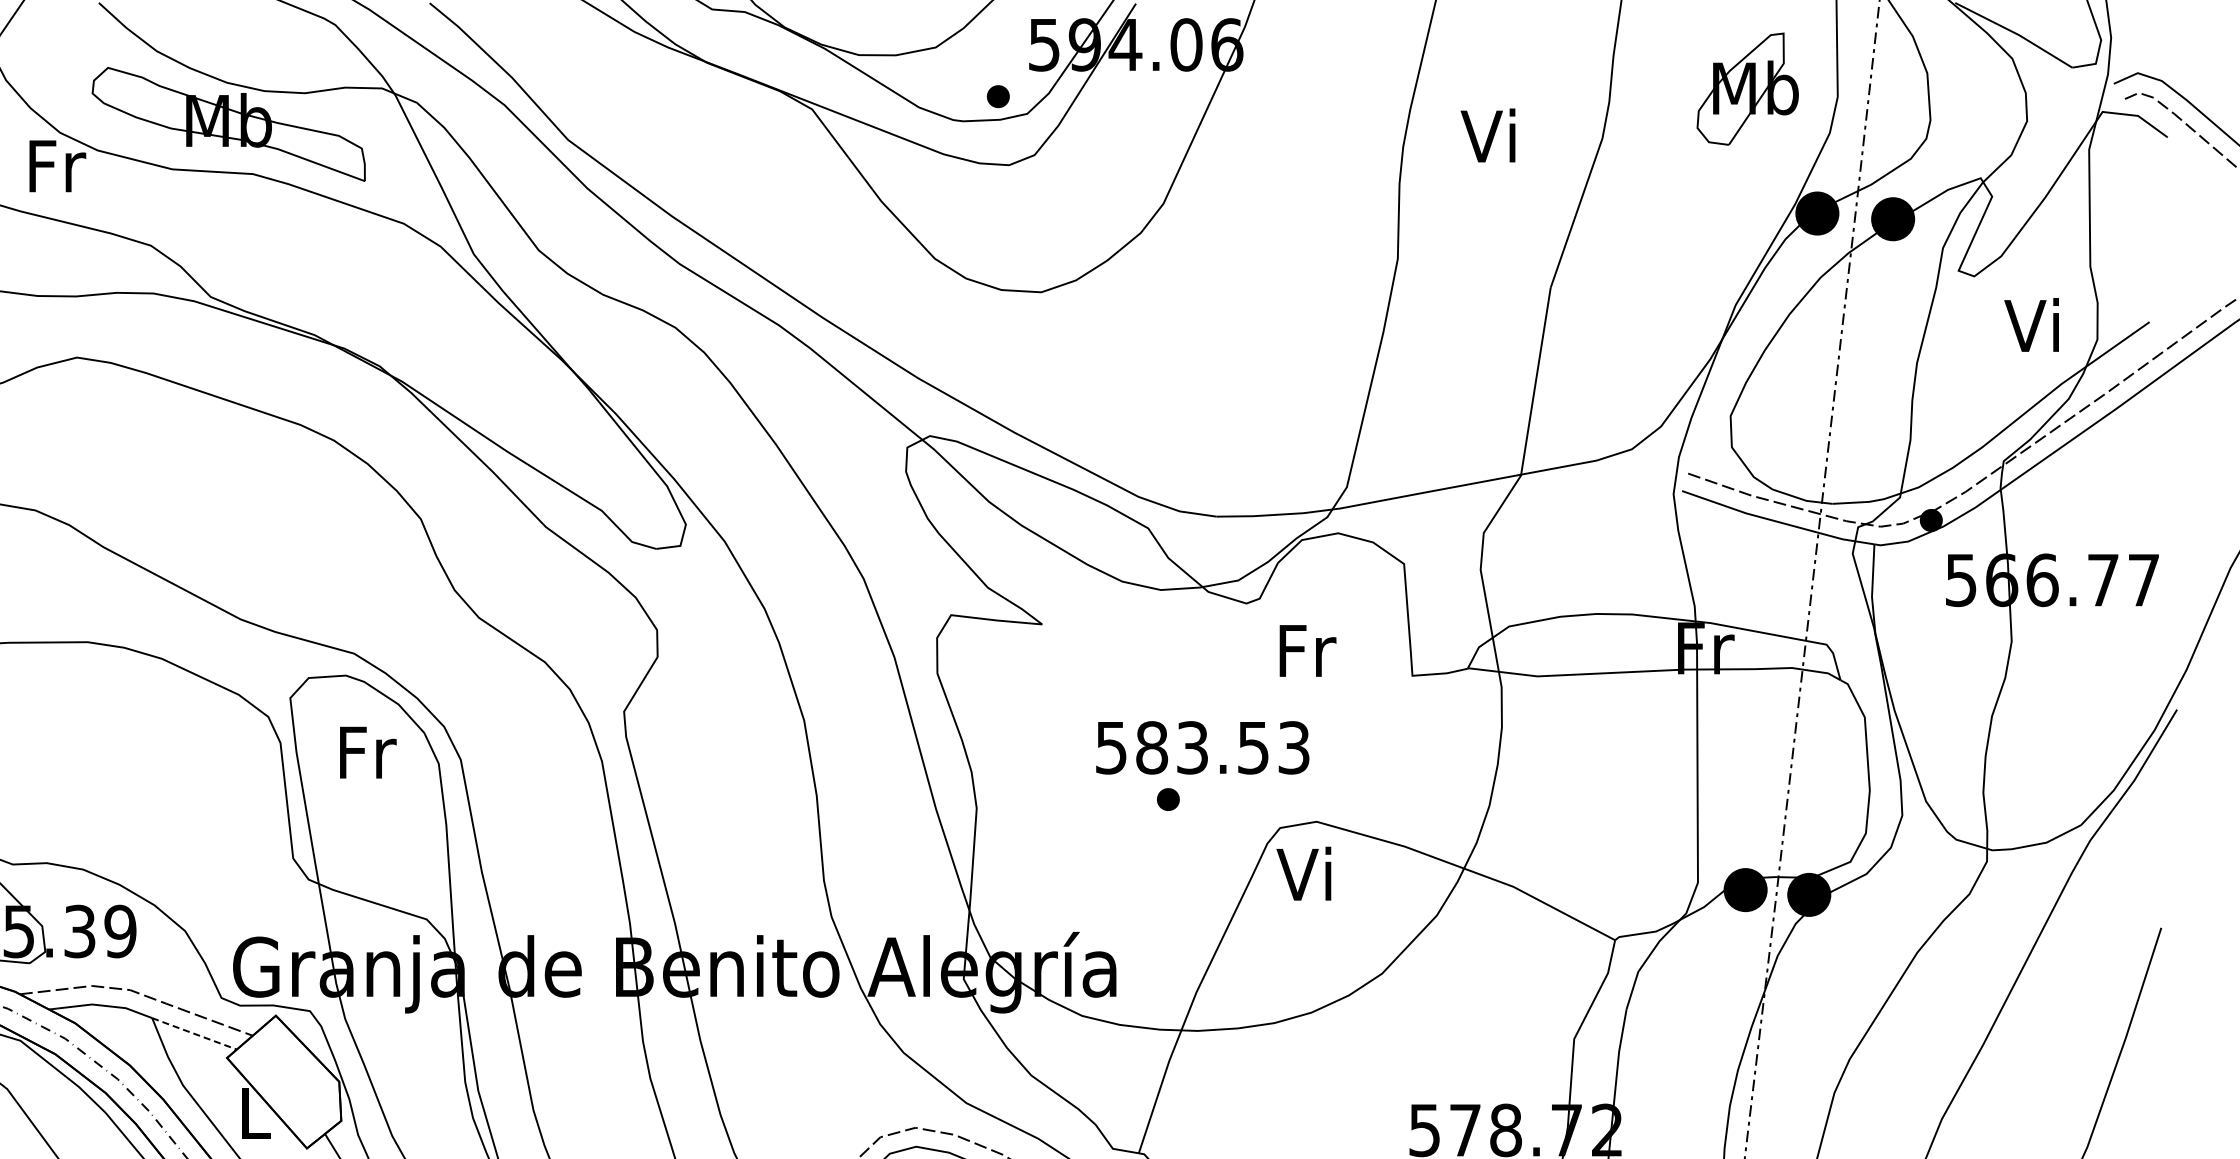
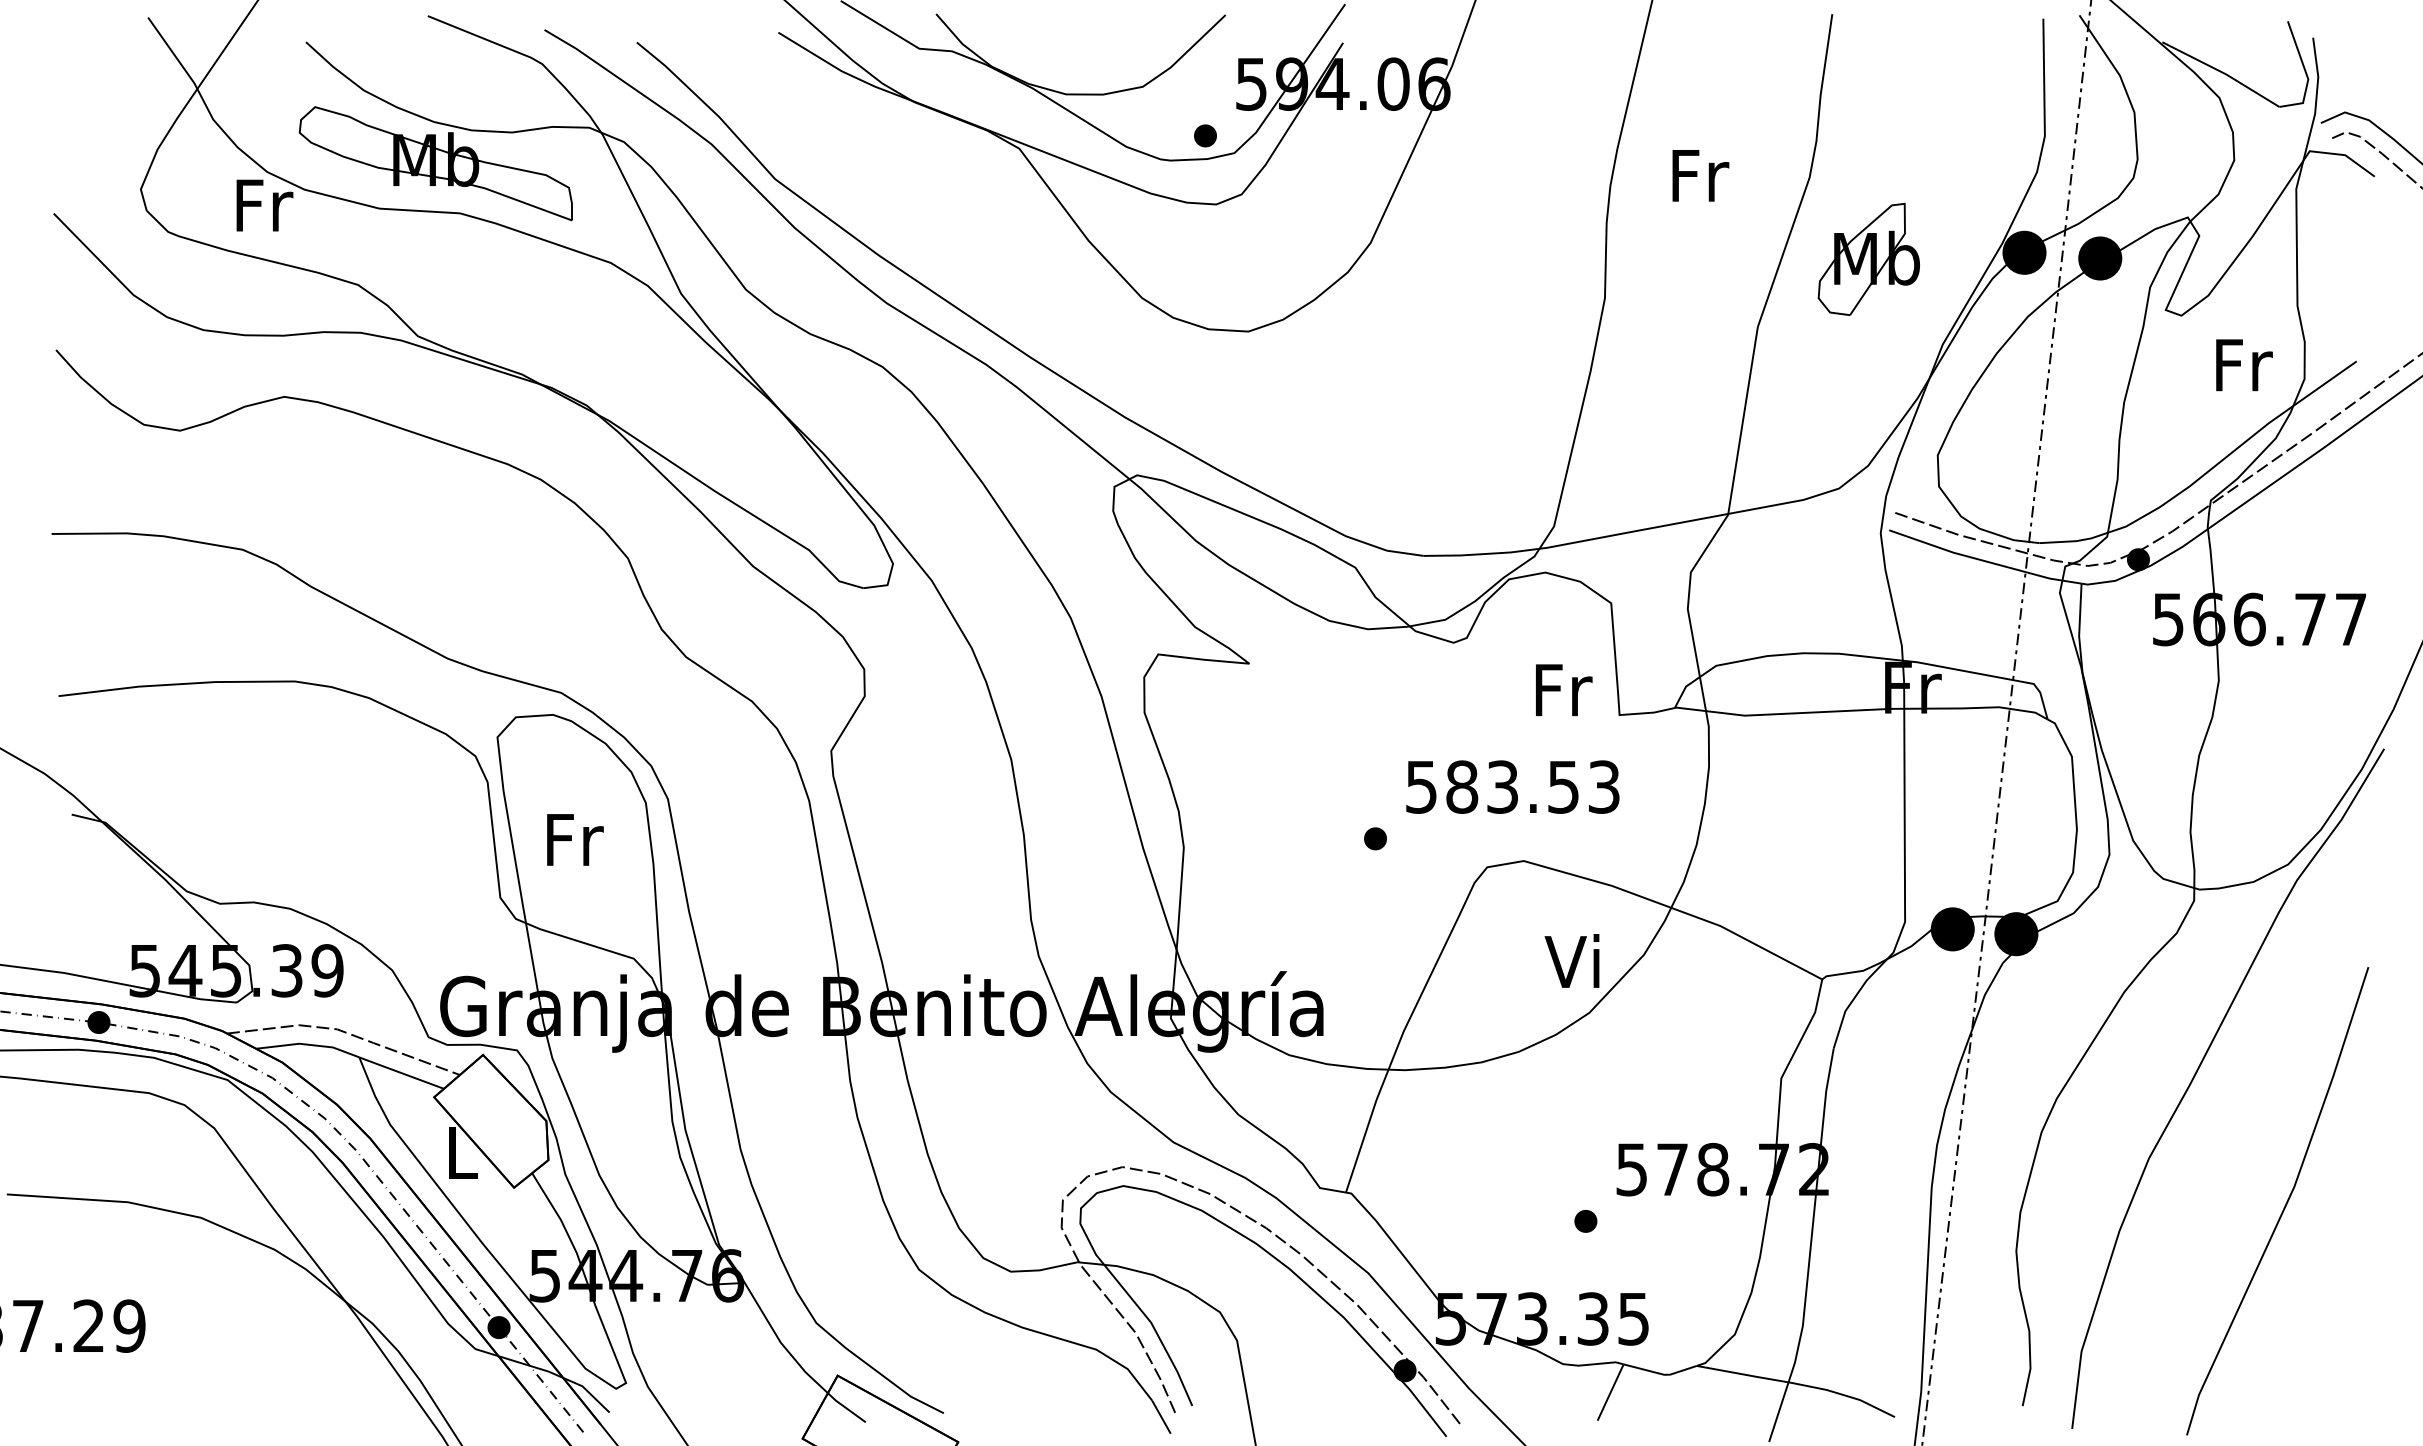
part: (1747, 88) -> (1868, 258), moved
text: (1491, 135) -> (1698, 174), Vi -> Fr
text: (2034, 325) -> (2241, 364), Vi -> Fr
text: (1308, 651) -> (1564, 690), moved
text: (1202, 747) -> (1512, 786), moved
text: (368, 752) -> (575, 839), moved
text: (1303, 873) -> (1571, 960), moved
line: (194, 1033) -> (401, 1072), dashed -> solid

